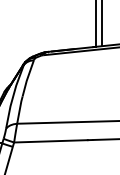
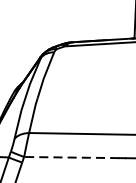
line: (50, 141) -> (71, 157), solid -> dashed

